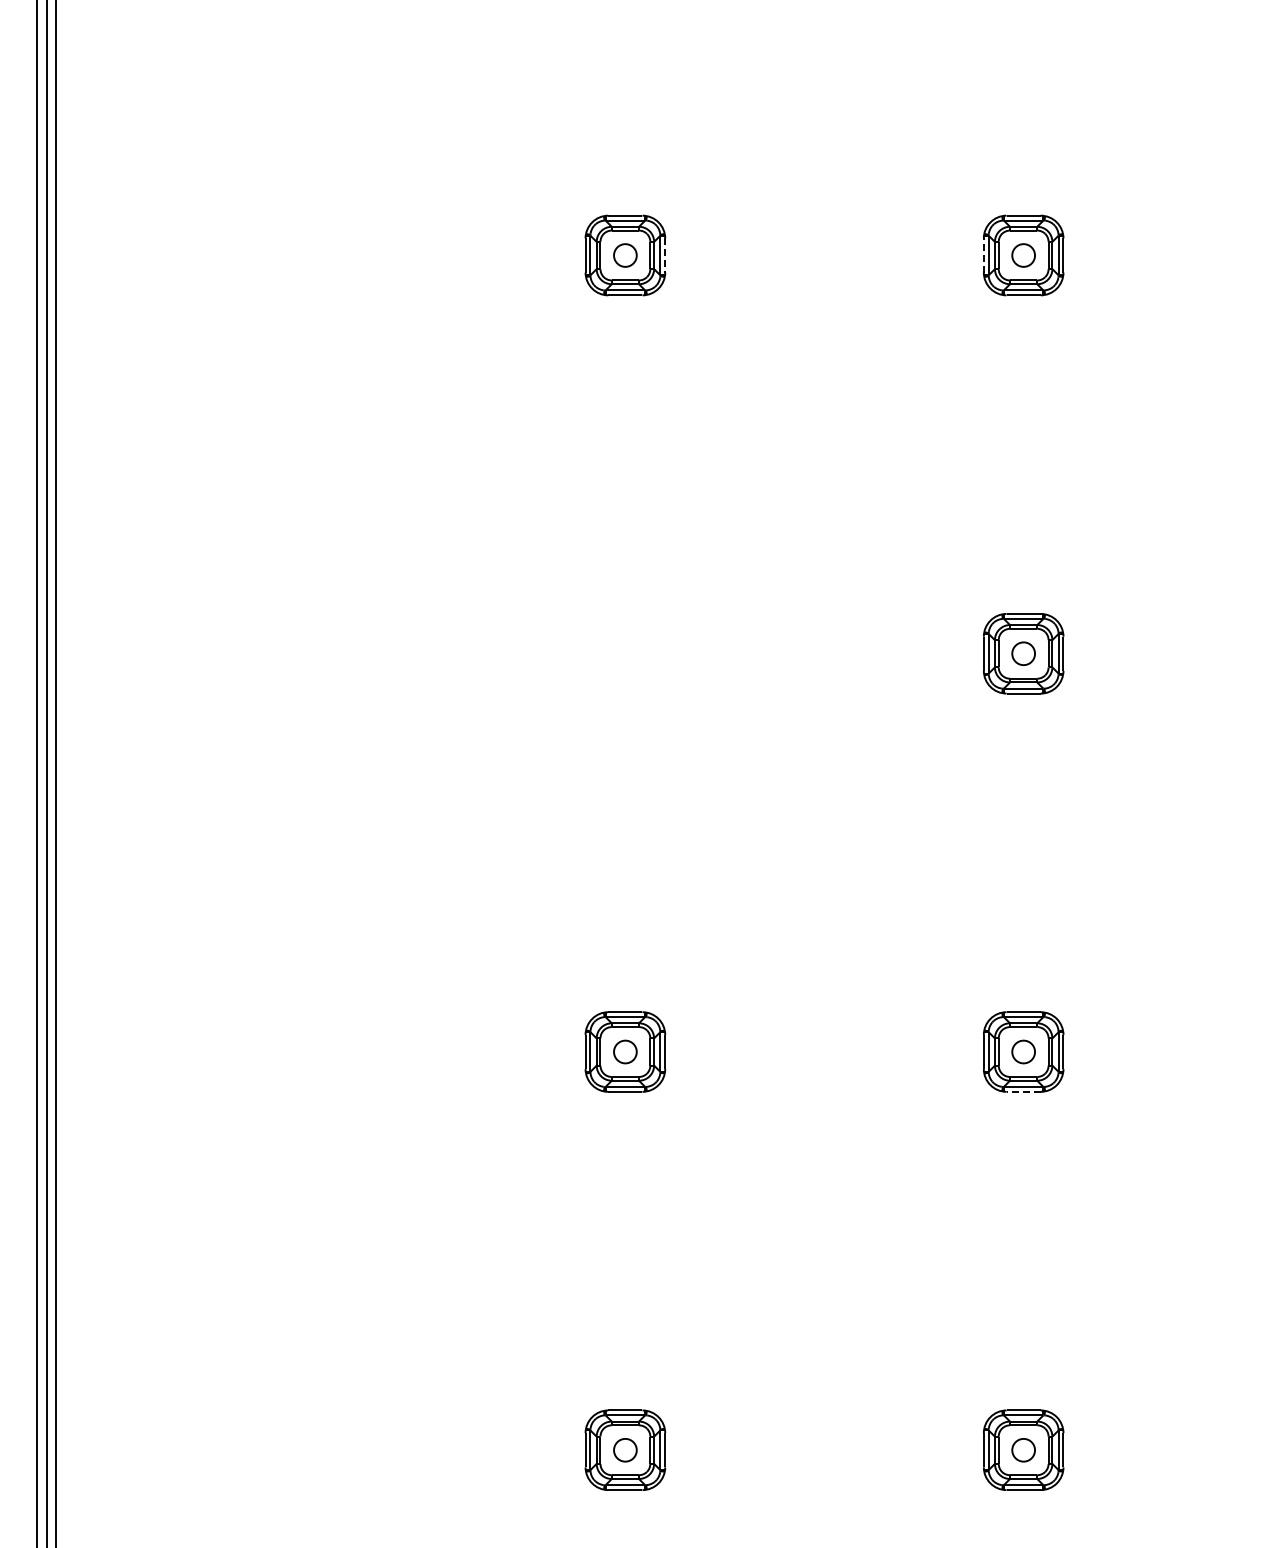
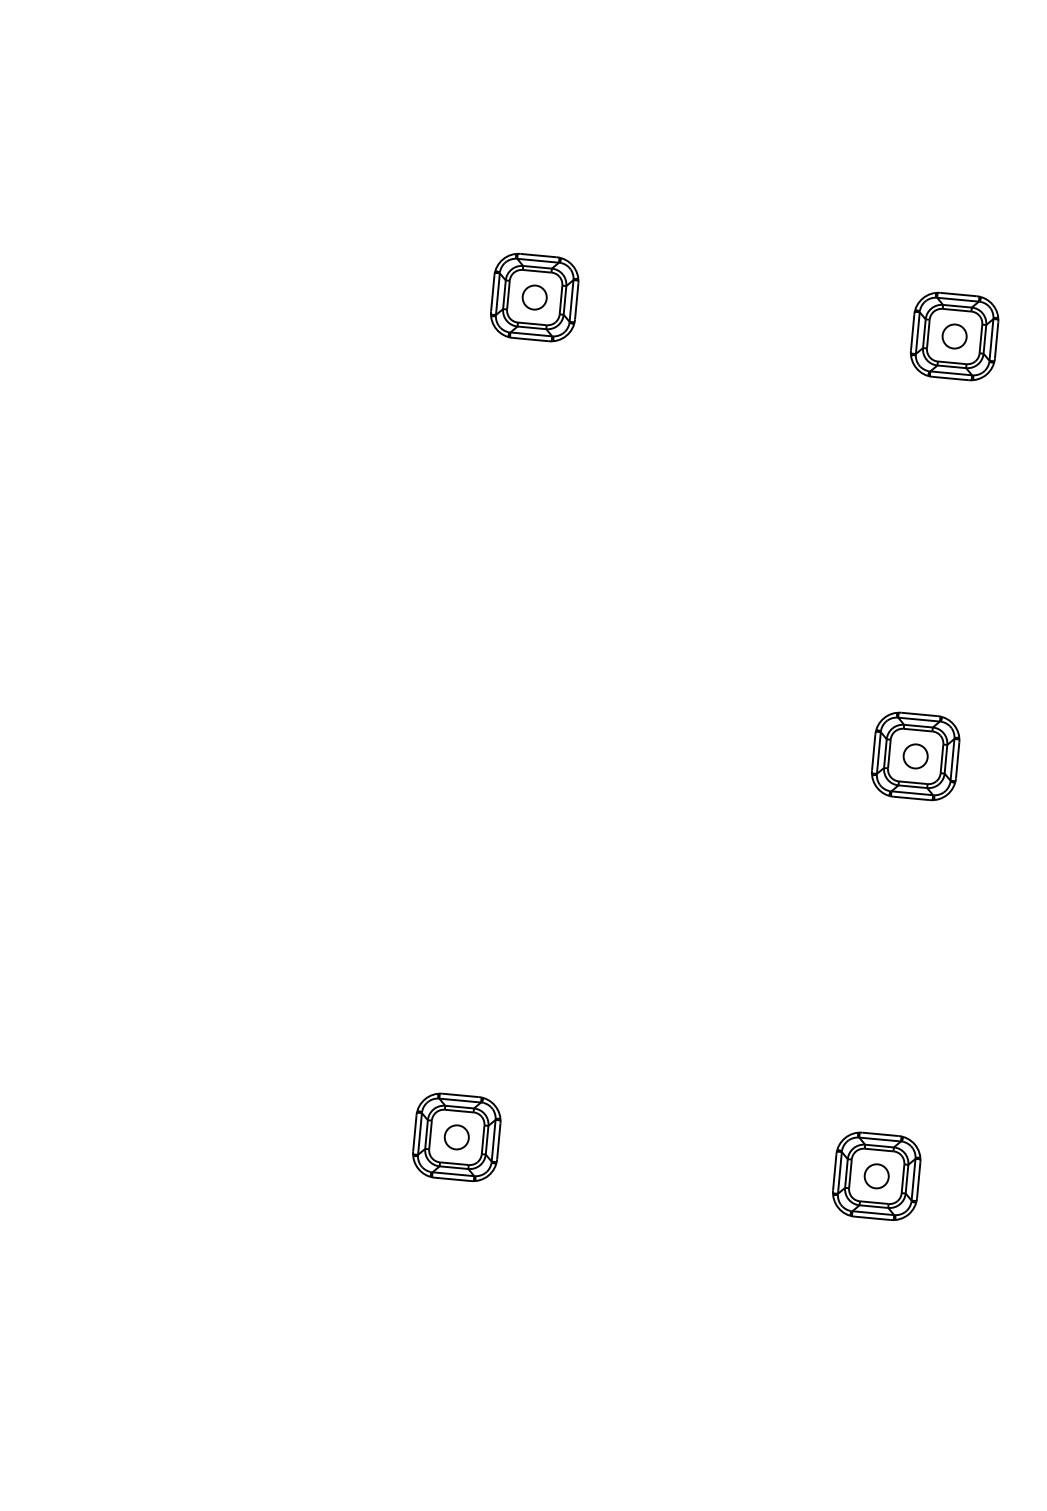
line: (983, 255) -> (912, 332), dashed -> solid
line: (665, 256) -> (576, 302), dashed -> solid
line: (1023, 1091) -> (872, 1217), dashed -> solid

